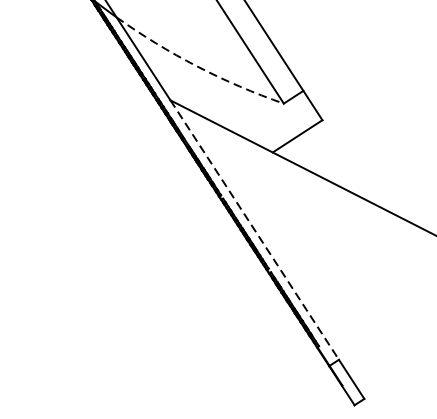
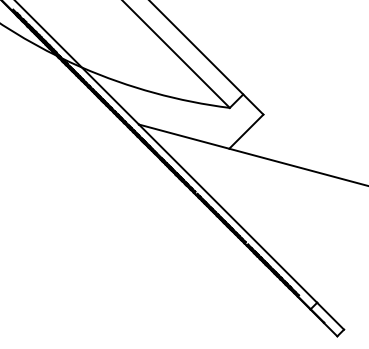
arc: (197, 65) -> (154, 92), dashed -> solid
line: (255, 231) -> (228, 214), dashed -> solid

